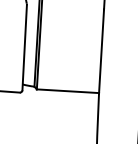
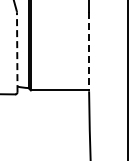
line: (24, 47) -> (17, 52), solid -> dashed
line: (101, 51) -> (89, 51), solid -> dashed

